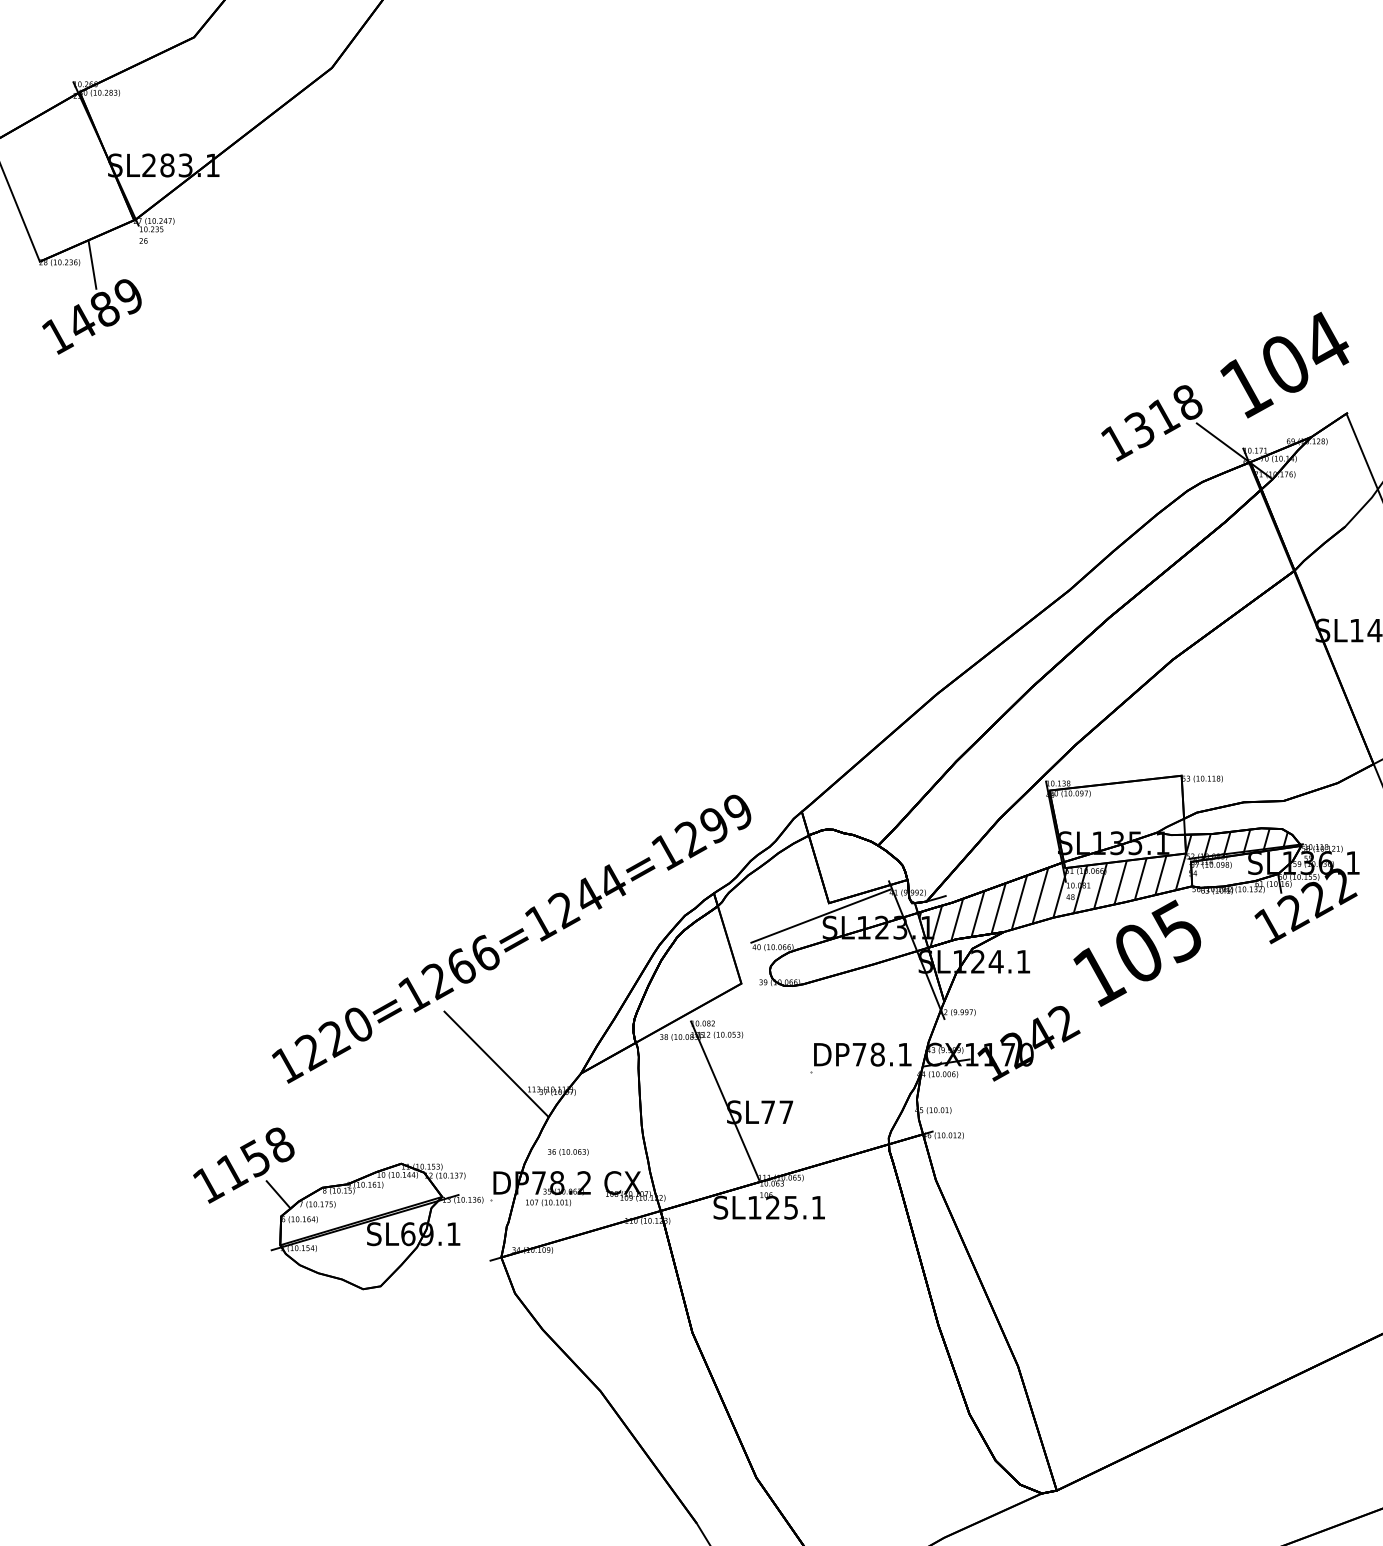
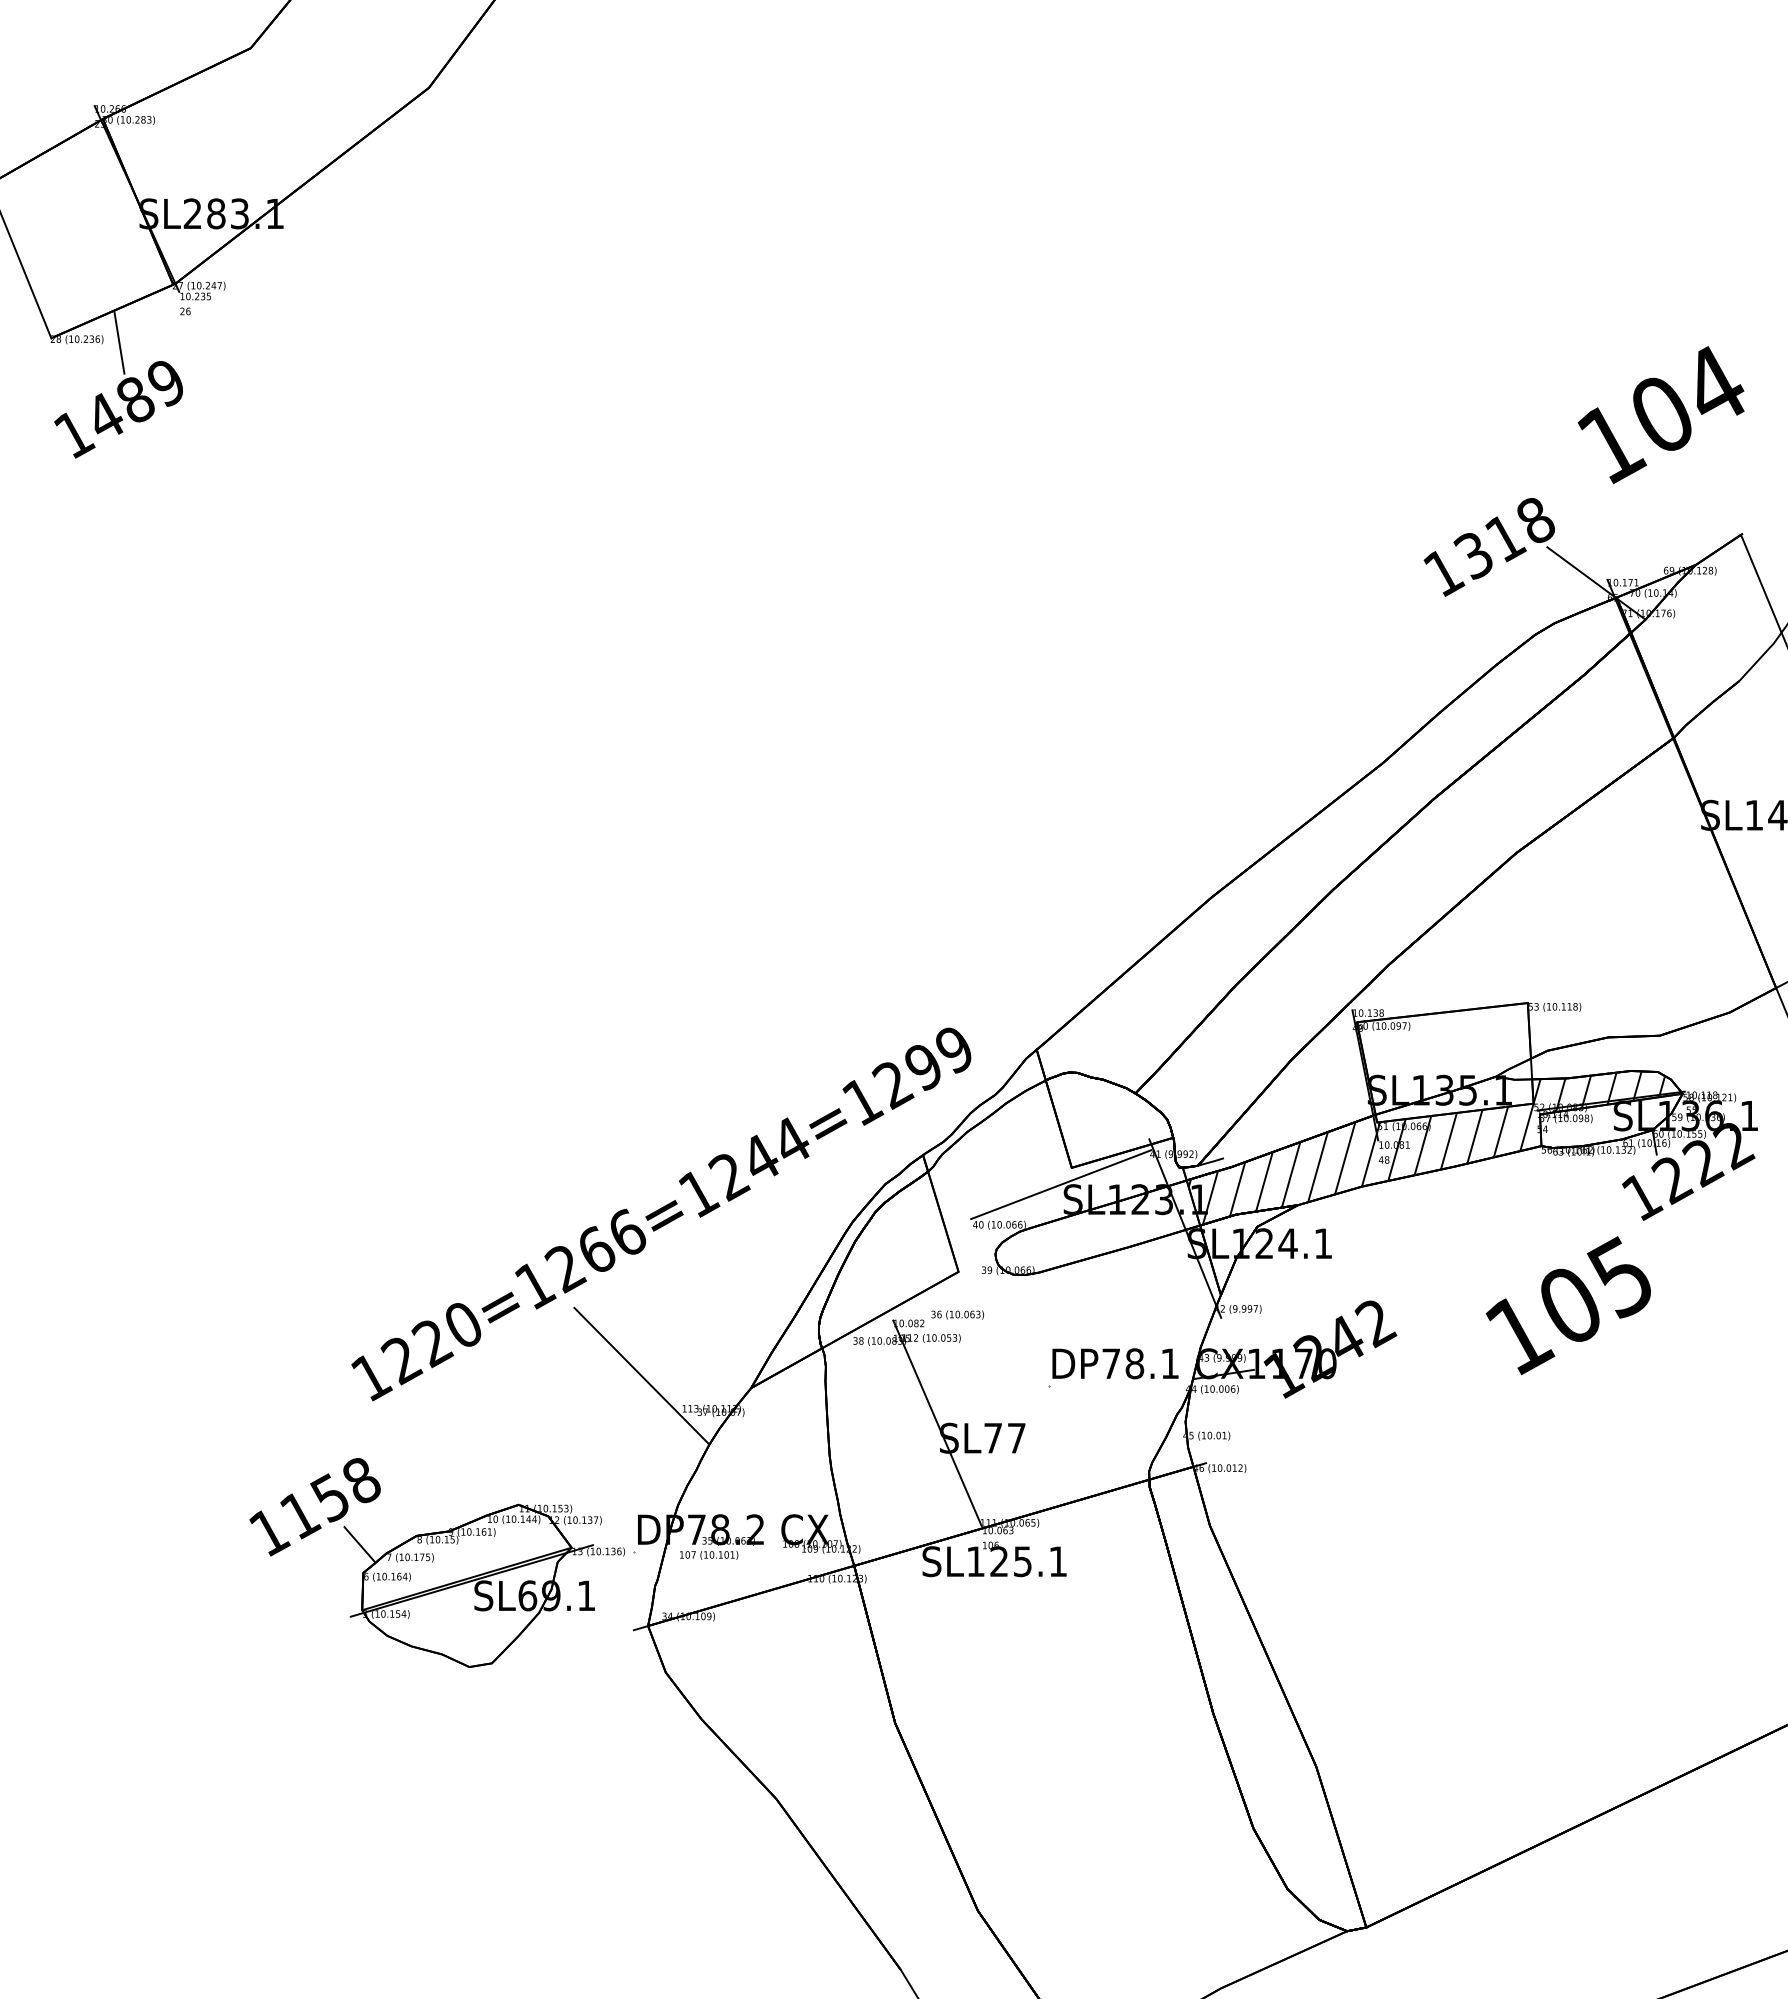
text: (1284, 365) -> (1660, 415), moved
text: (1136, 953) -> (1567, 1305), moved
text: (568, 1151) -> (957, 1314), moved

